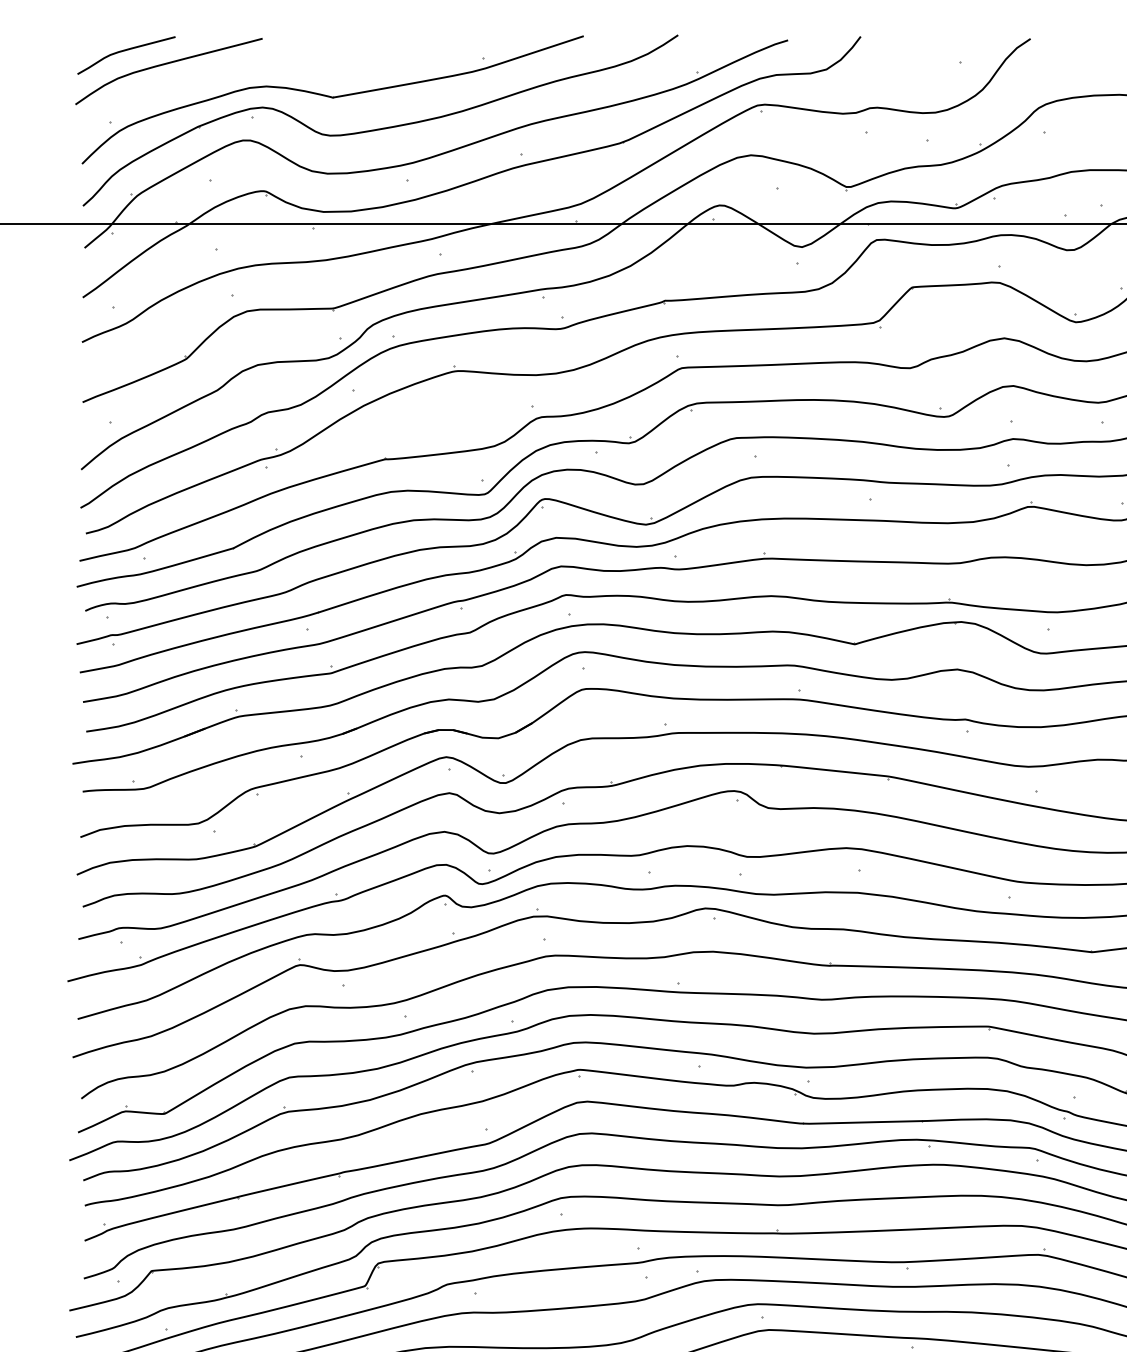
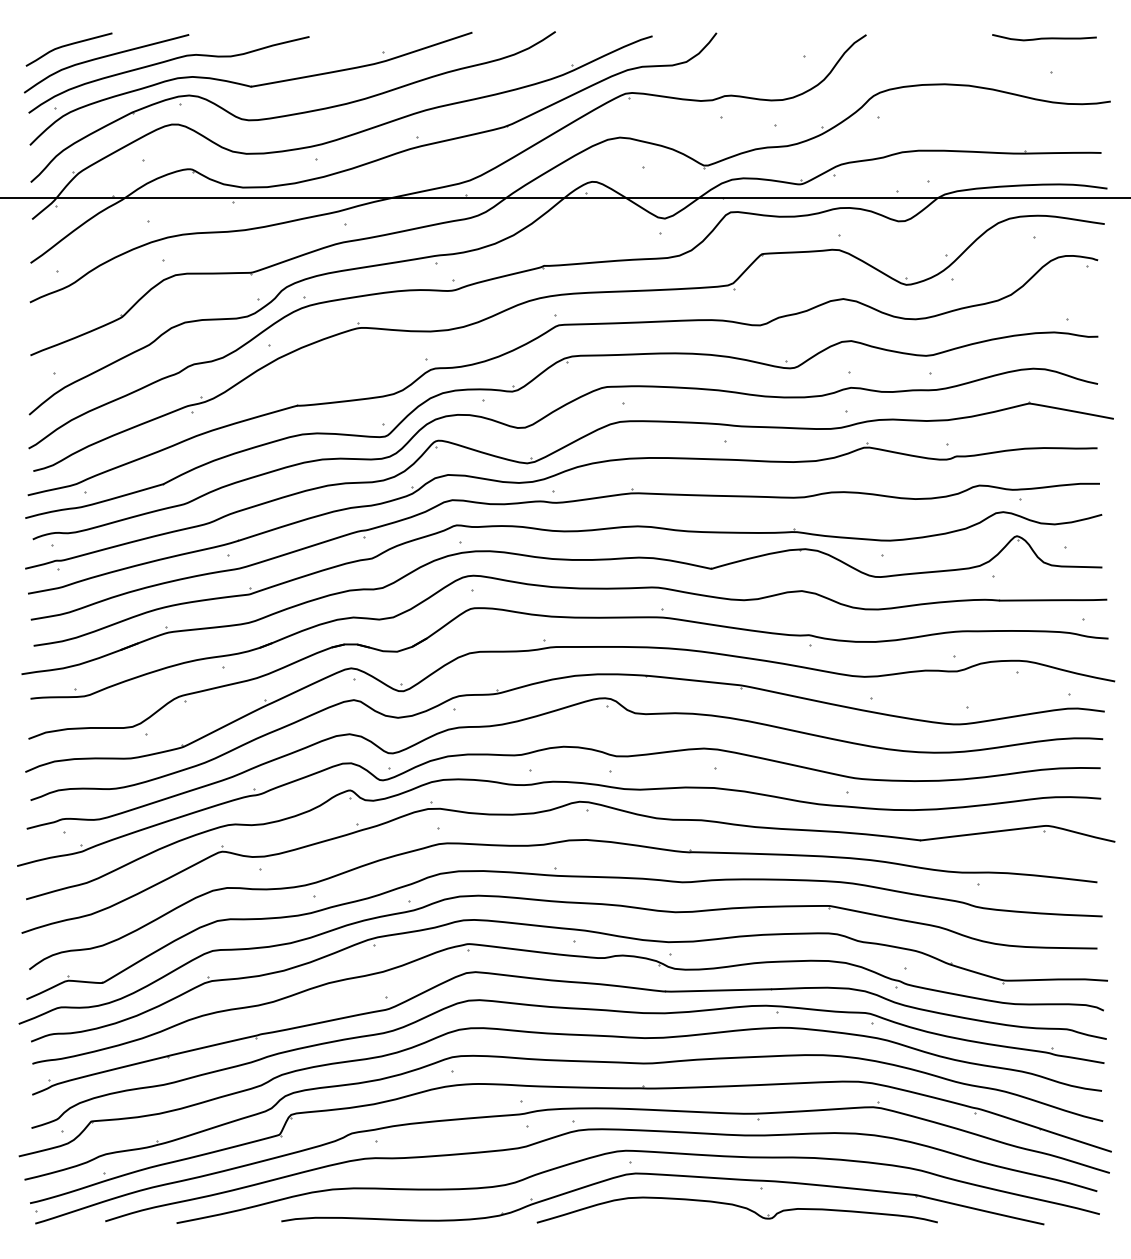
curve: (236, 70) -> (166, 62), added

